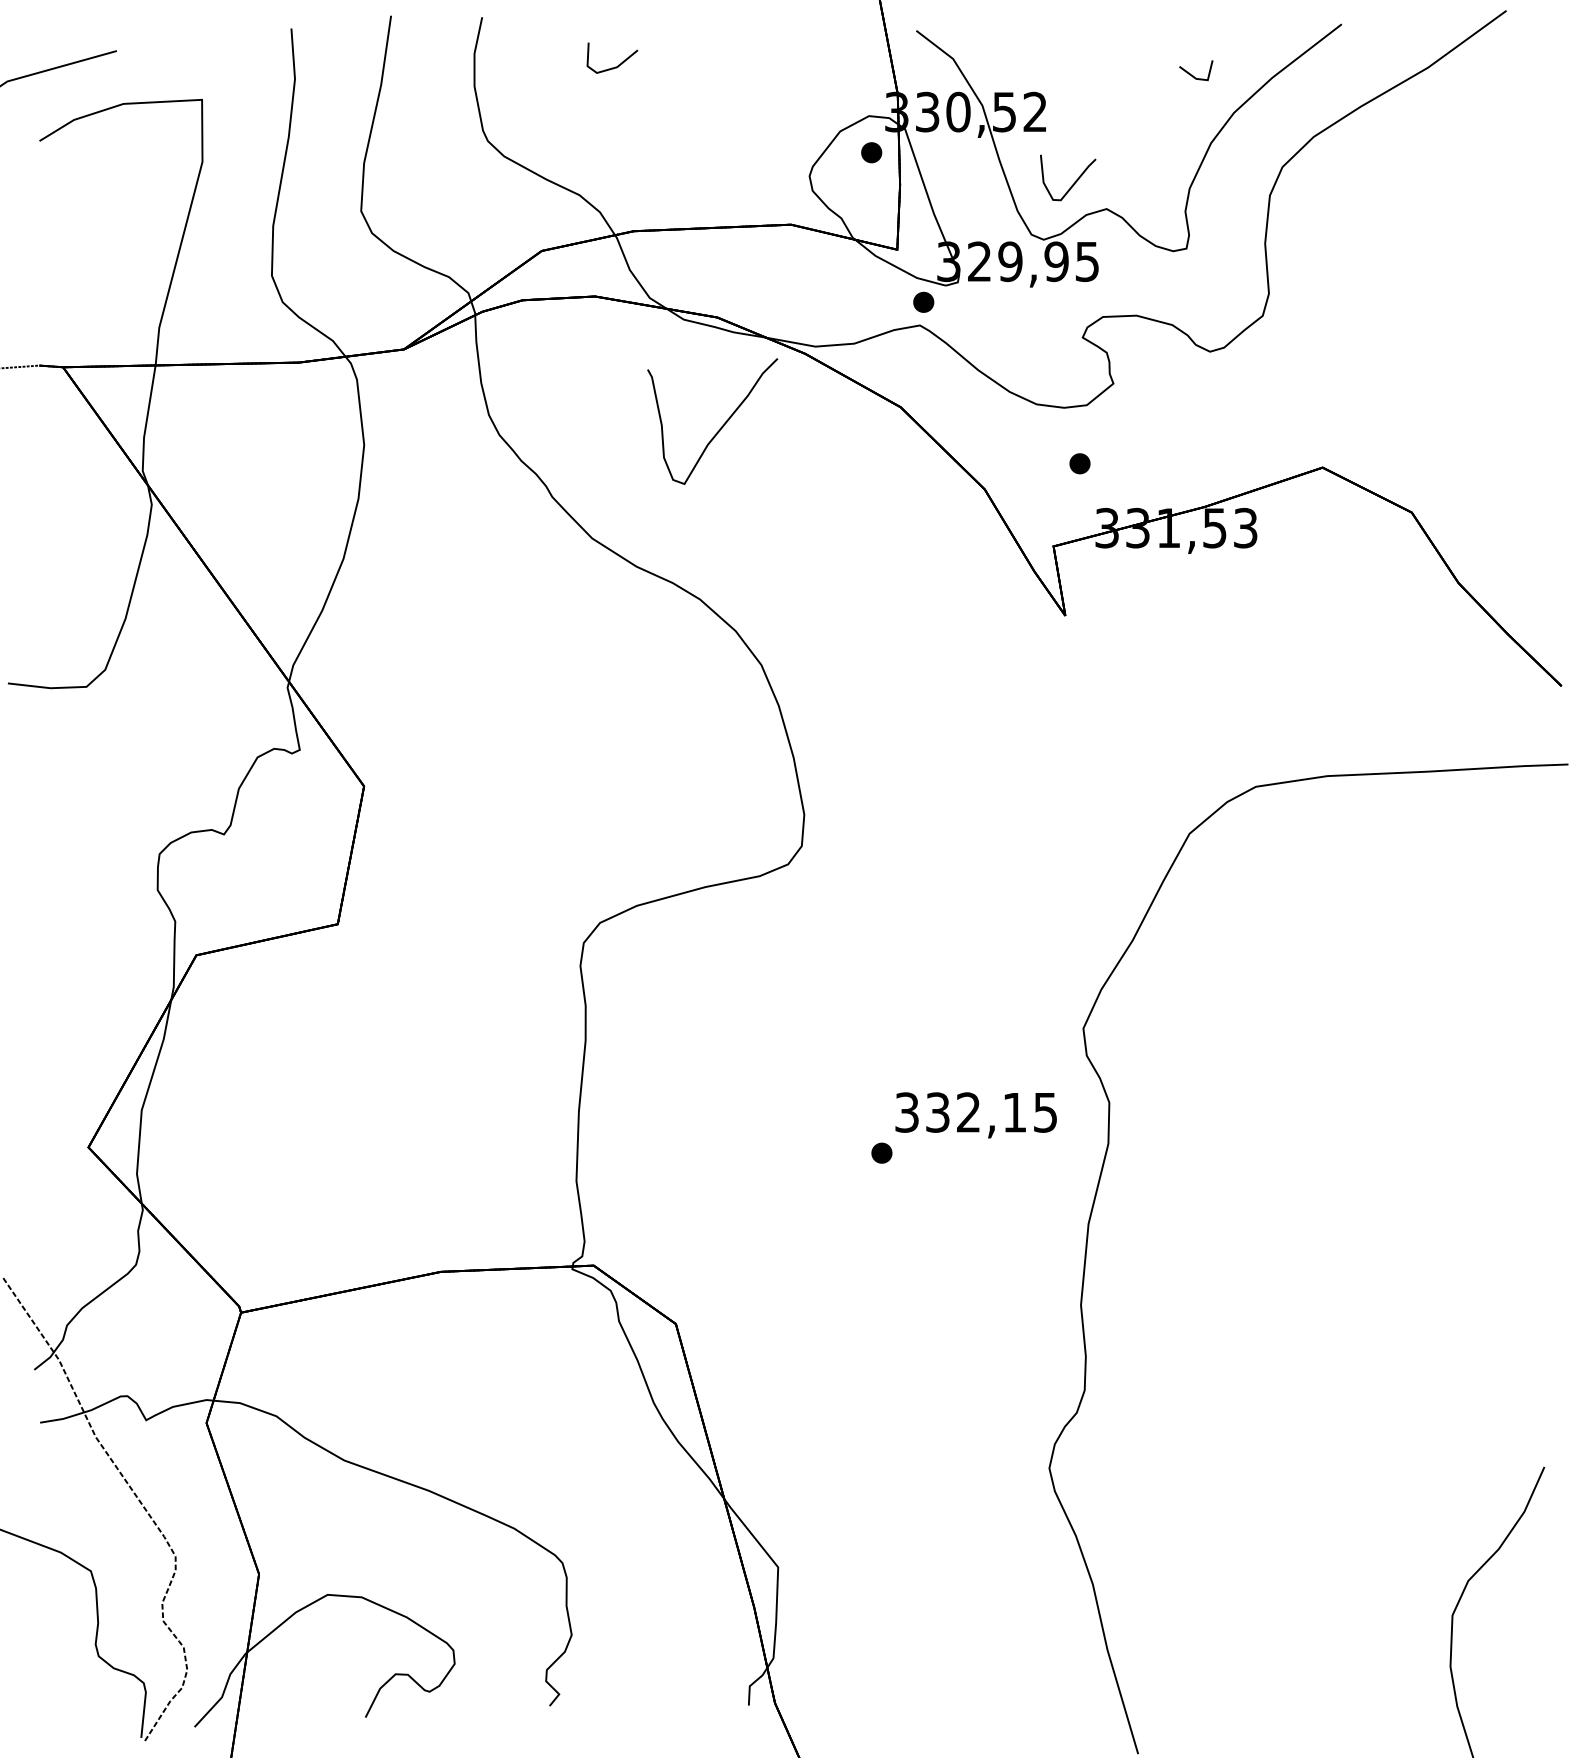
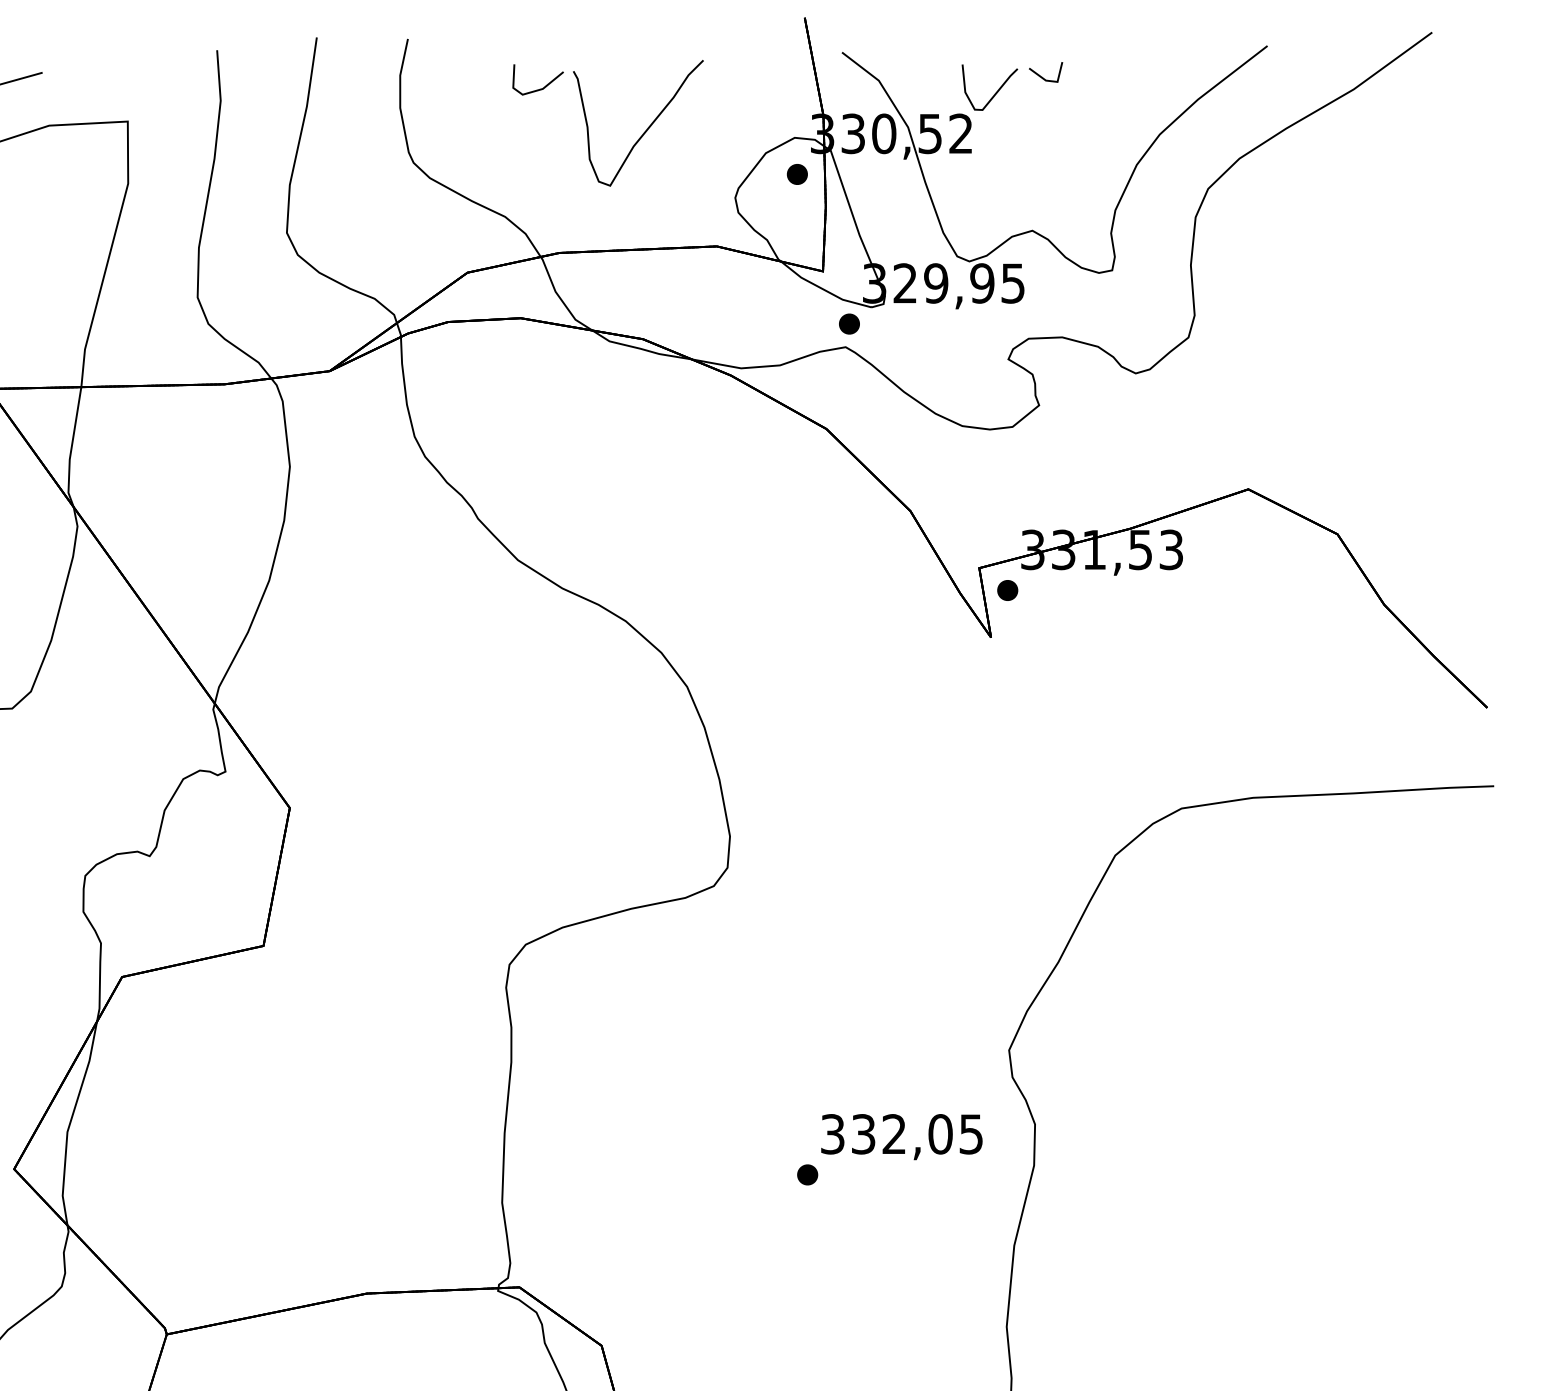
line: (1193, 75) -> (1043, 77), moved
curve: (1075, 180) -> (997, 90), moved
curve: (719, 428) -> (645, 130), moved
part: (1079, 463) -> (1007, 590), moved
text: (1014, 1112) -> (940, 1134), 332,15 -> 332,05

